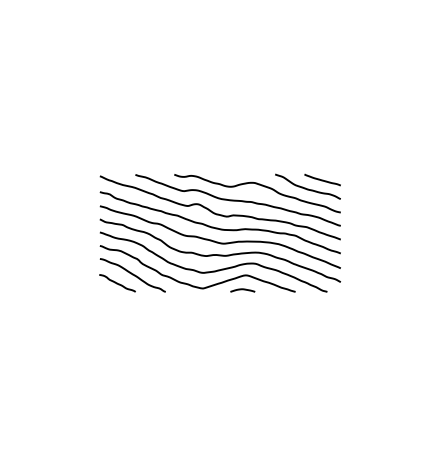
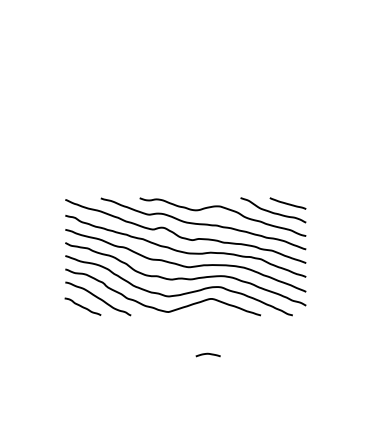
curve: (242, 290) -> (207, 355), moved

